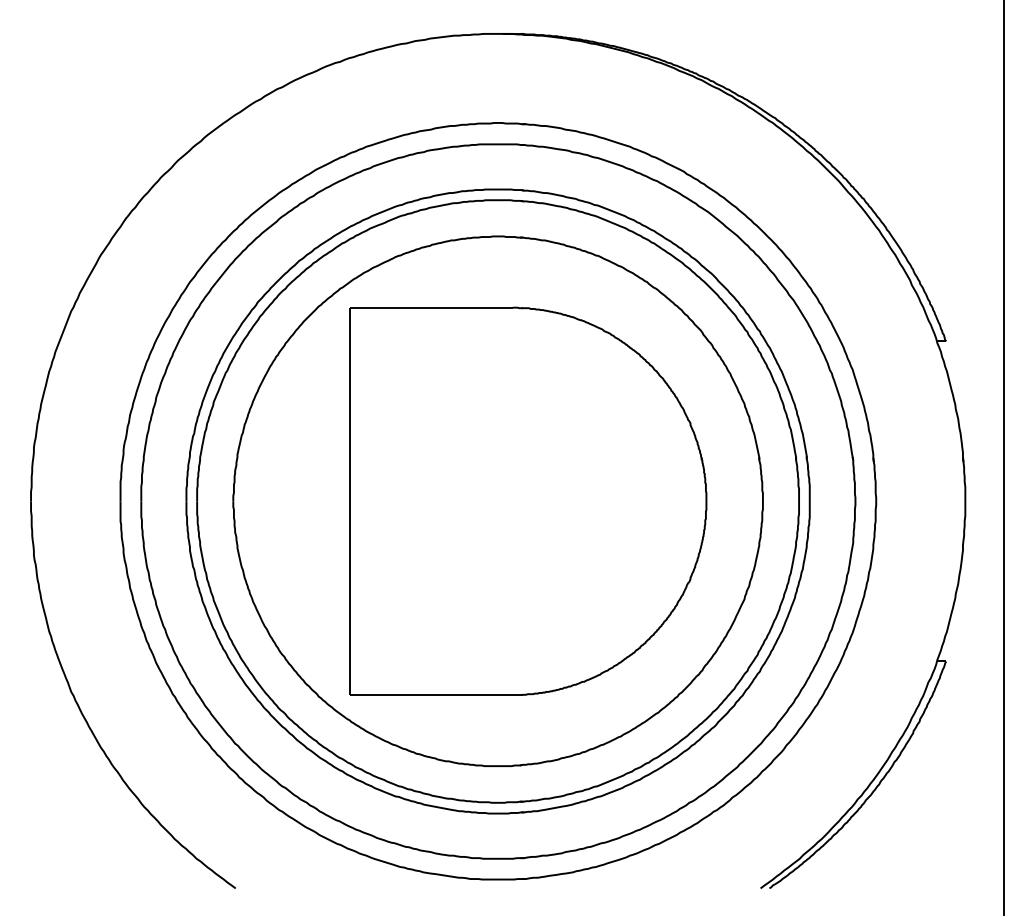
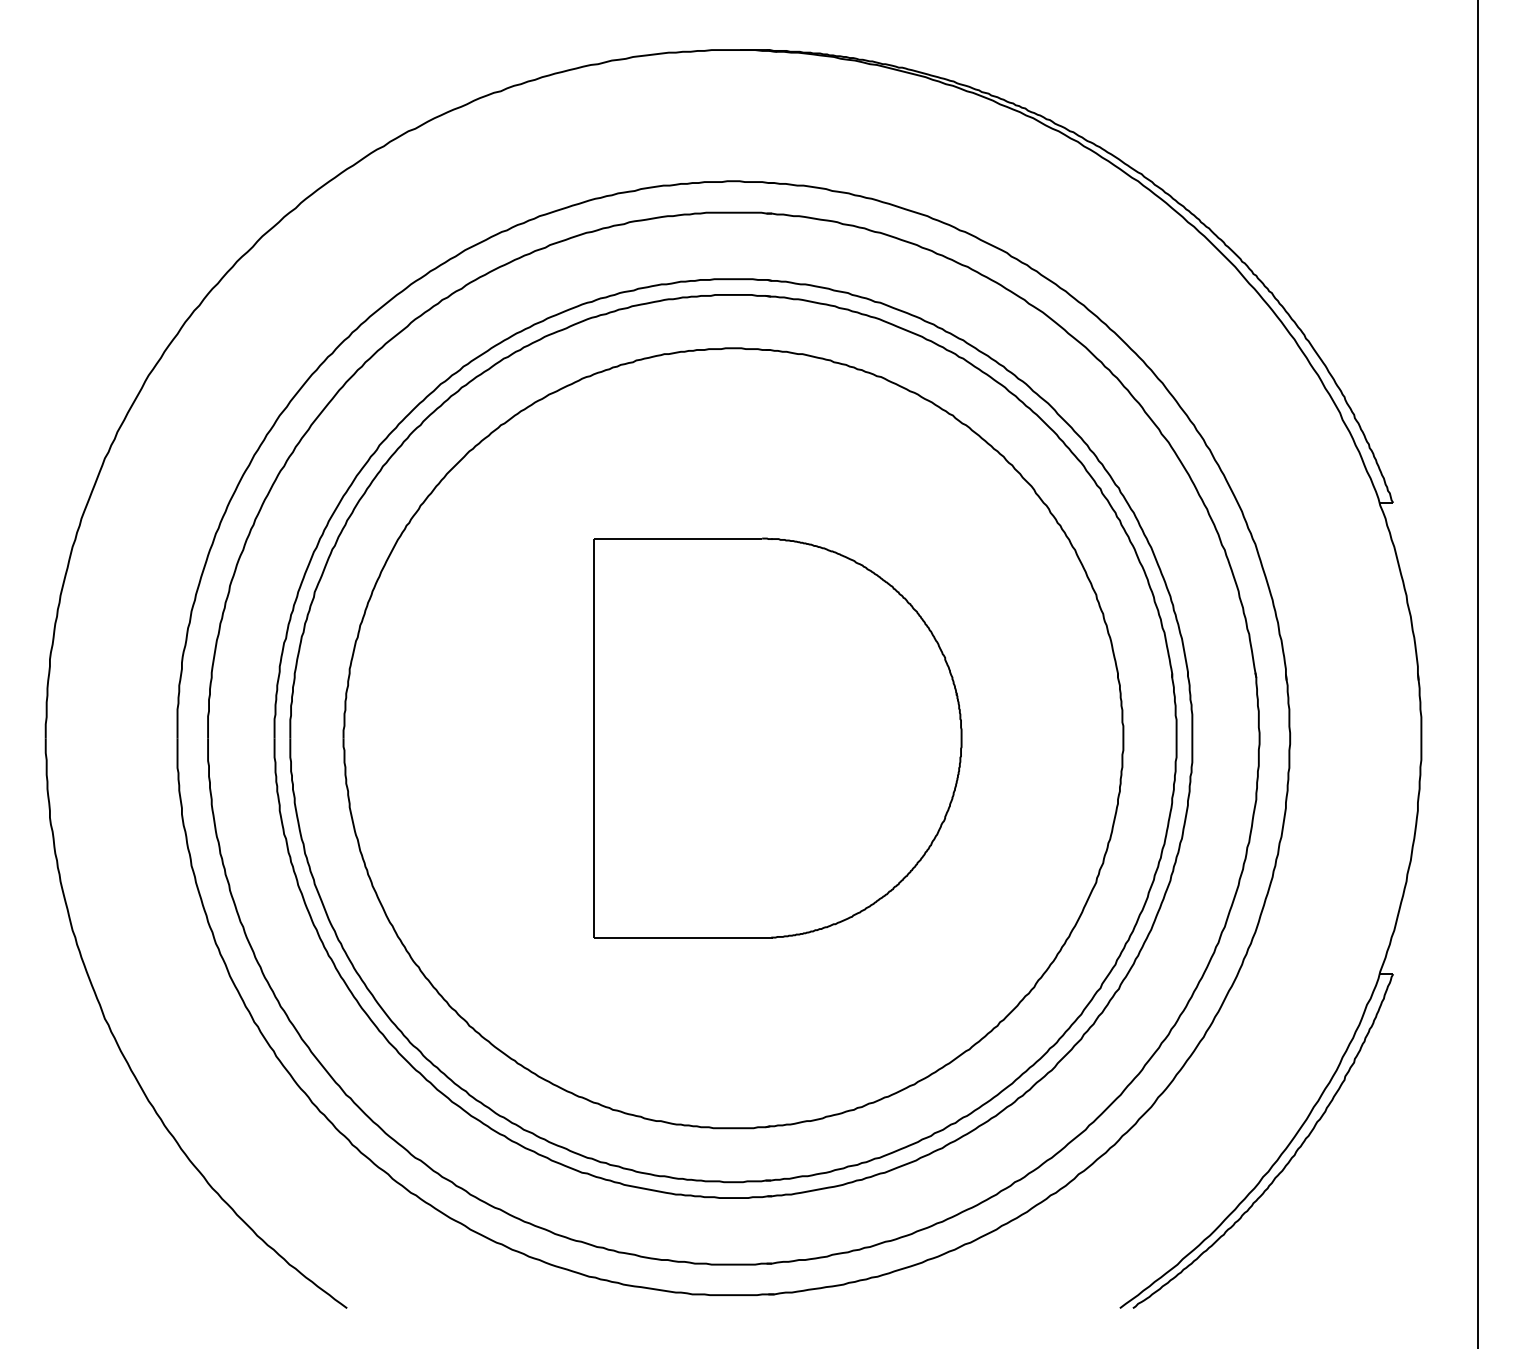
part: (528, 500) -> (778, 737), size x0.7

